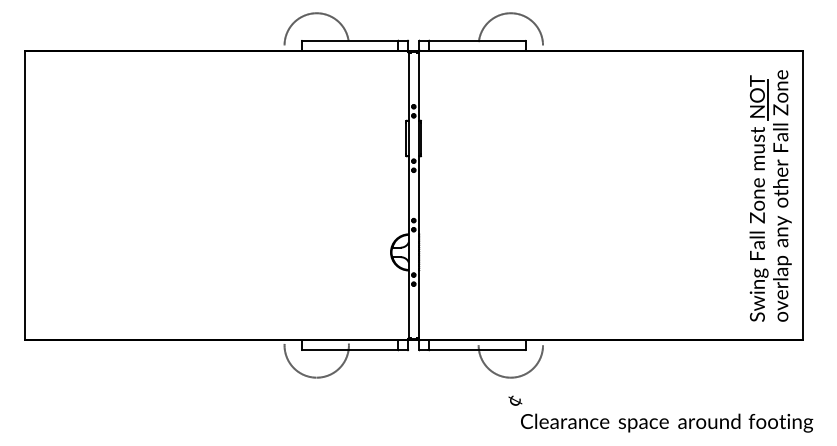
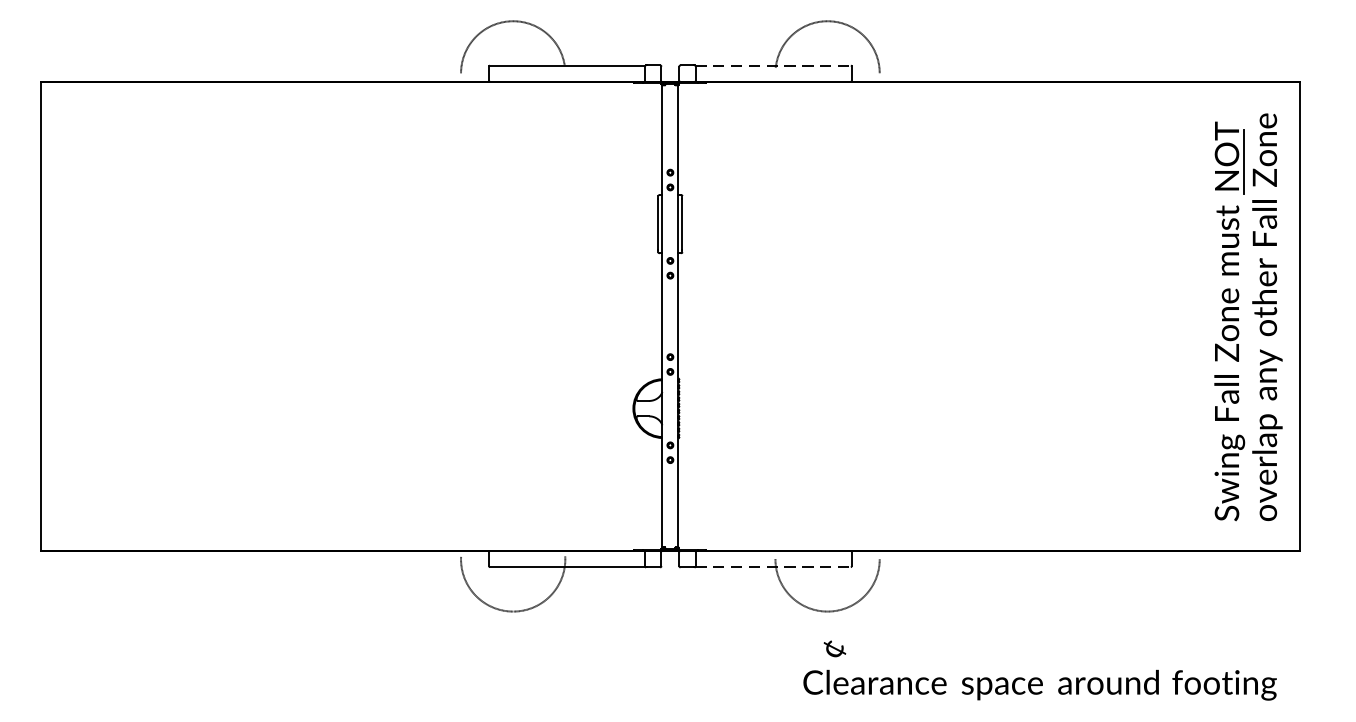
line: (477, 40) -> (773, 65), solid -> dashed
line: (477, 350) -> (773, 567), solid -> dashed
text: (667, 422) -> (1040, 684), moved

